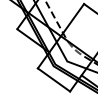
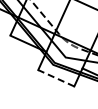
line: (54, 80) -> (56, 78), solid -> dashed

